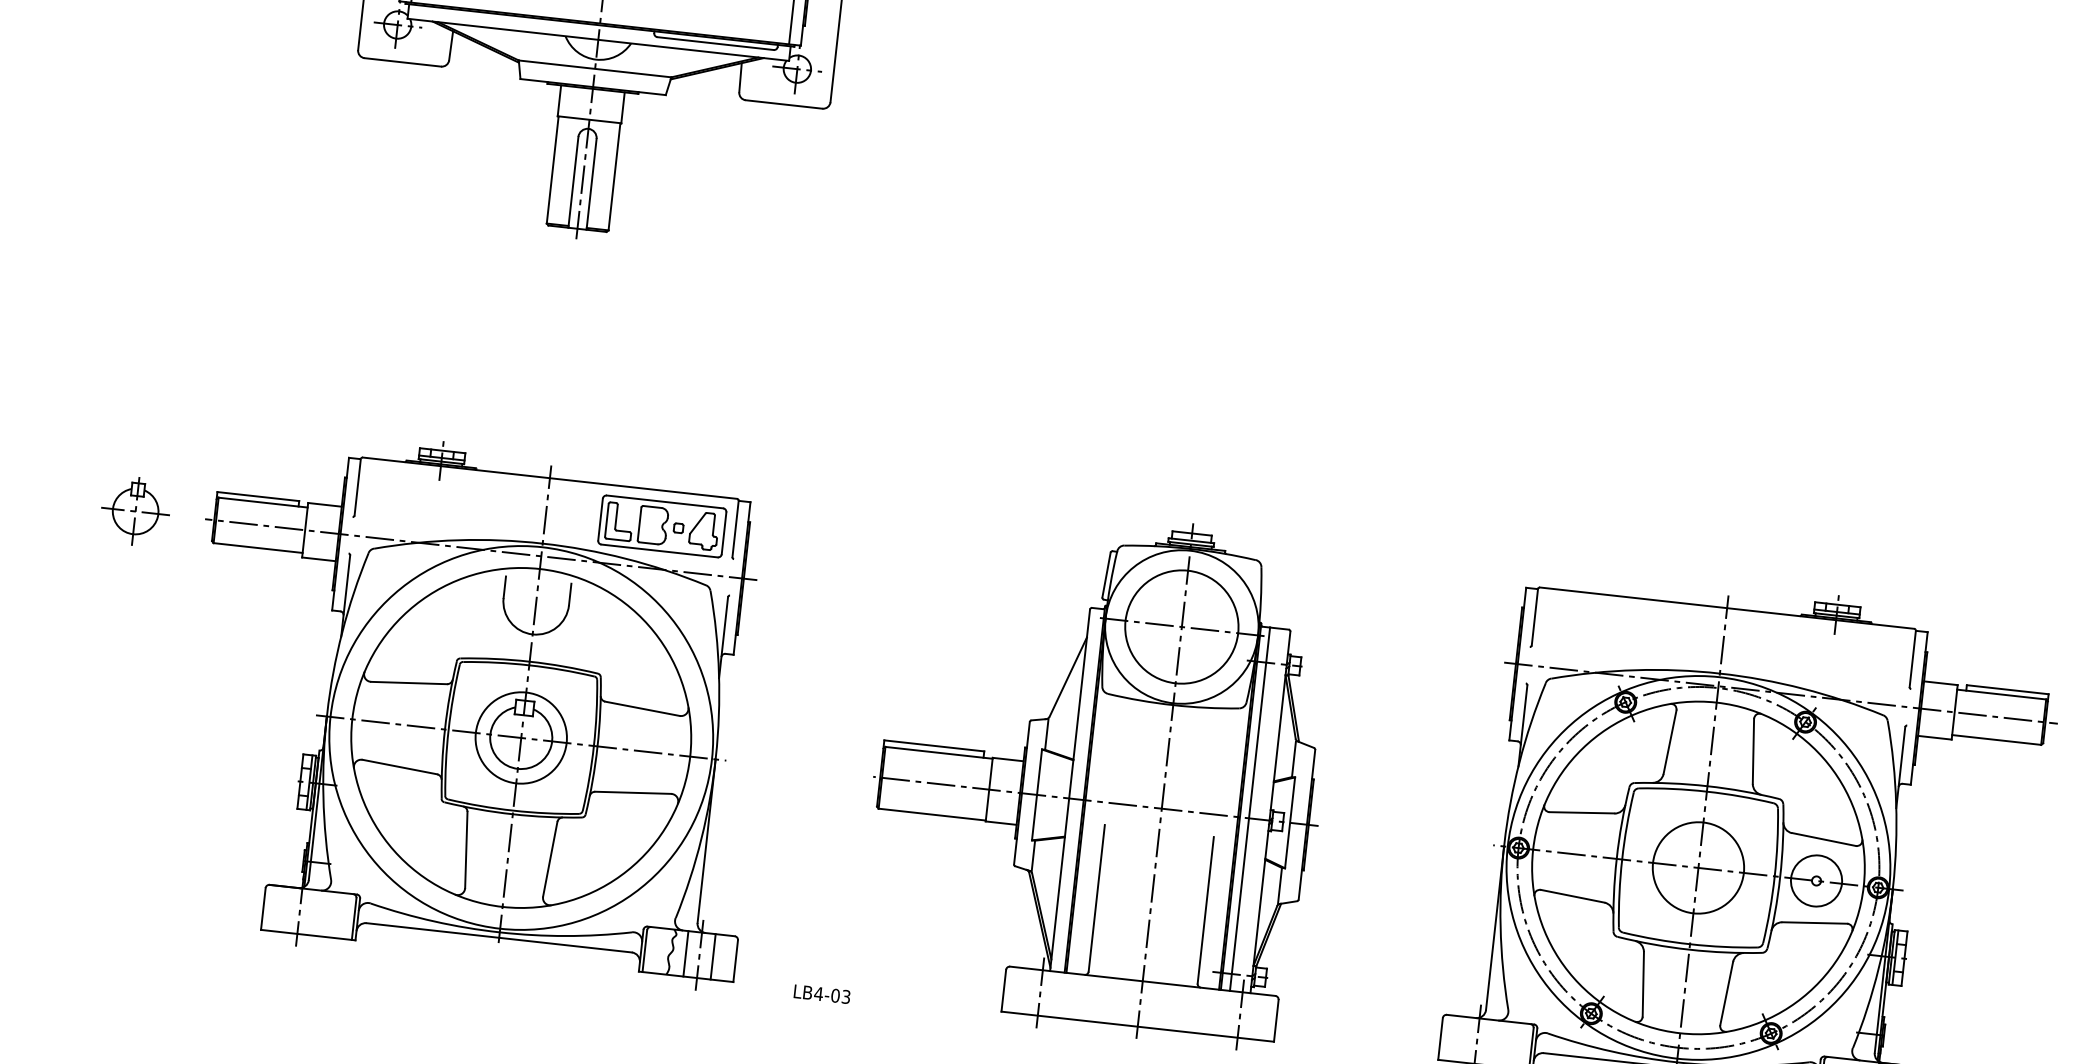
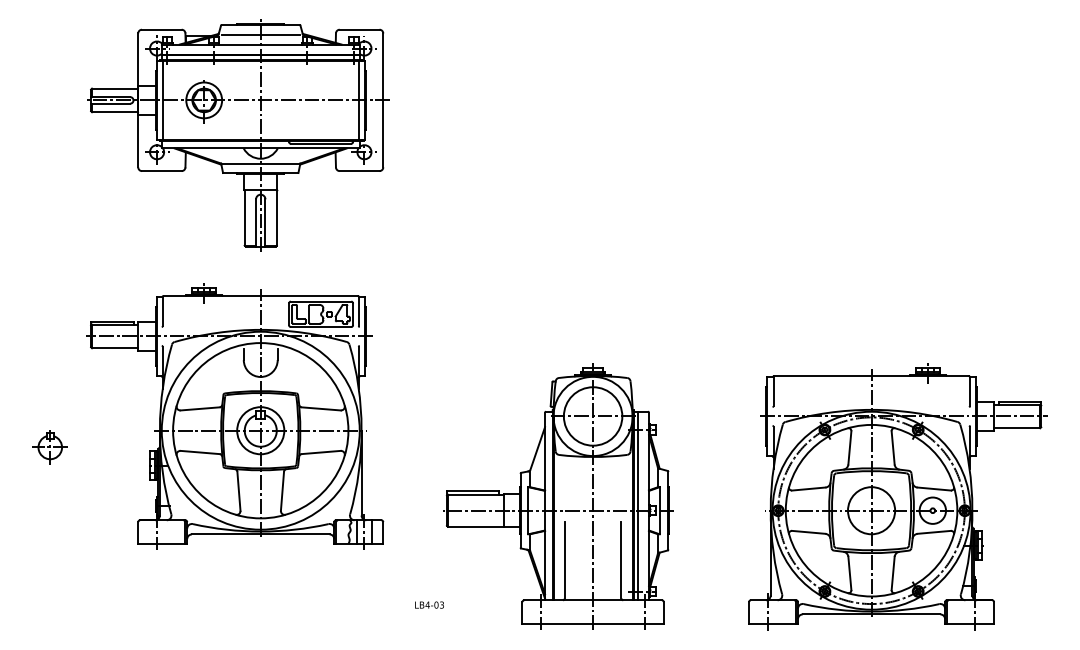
part: (134, 511) -> (49, 447), moved
part: (475, 705) -> (235, 416), moved
text: (822, 993) -> (429, 604), moved

